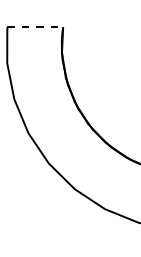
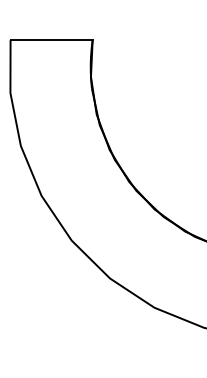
line: (35, 27) -> (52, 40), dashed -> solid

